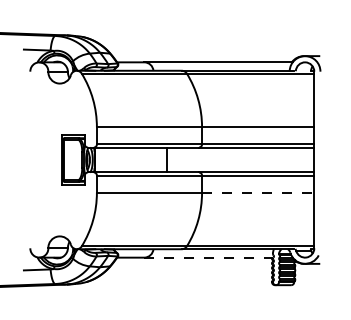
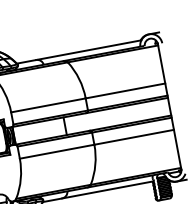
line: (258, 192) -> (134, 137), dashed -> solid
line: (209, 257) -> (108, 189), dashed -> solid

